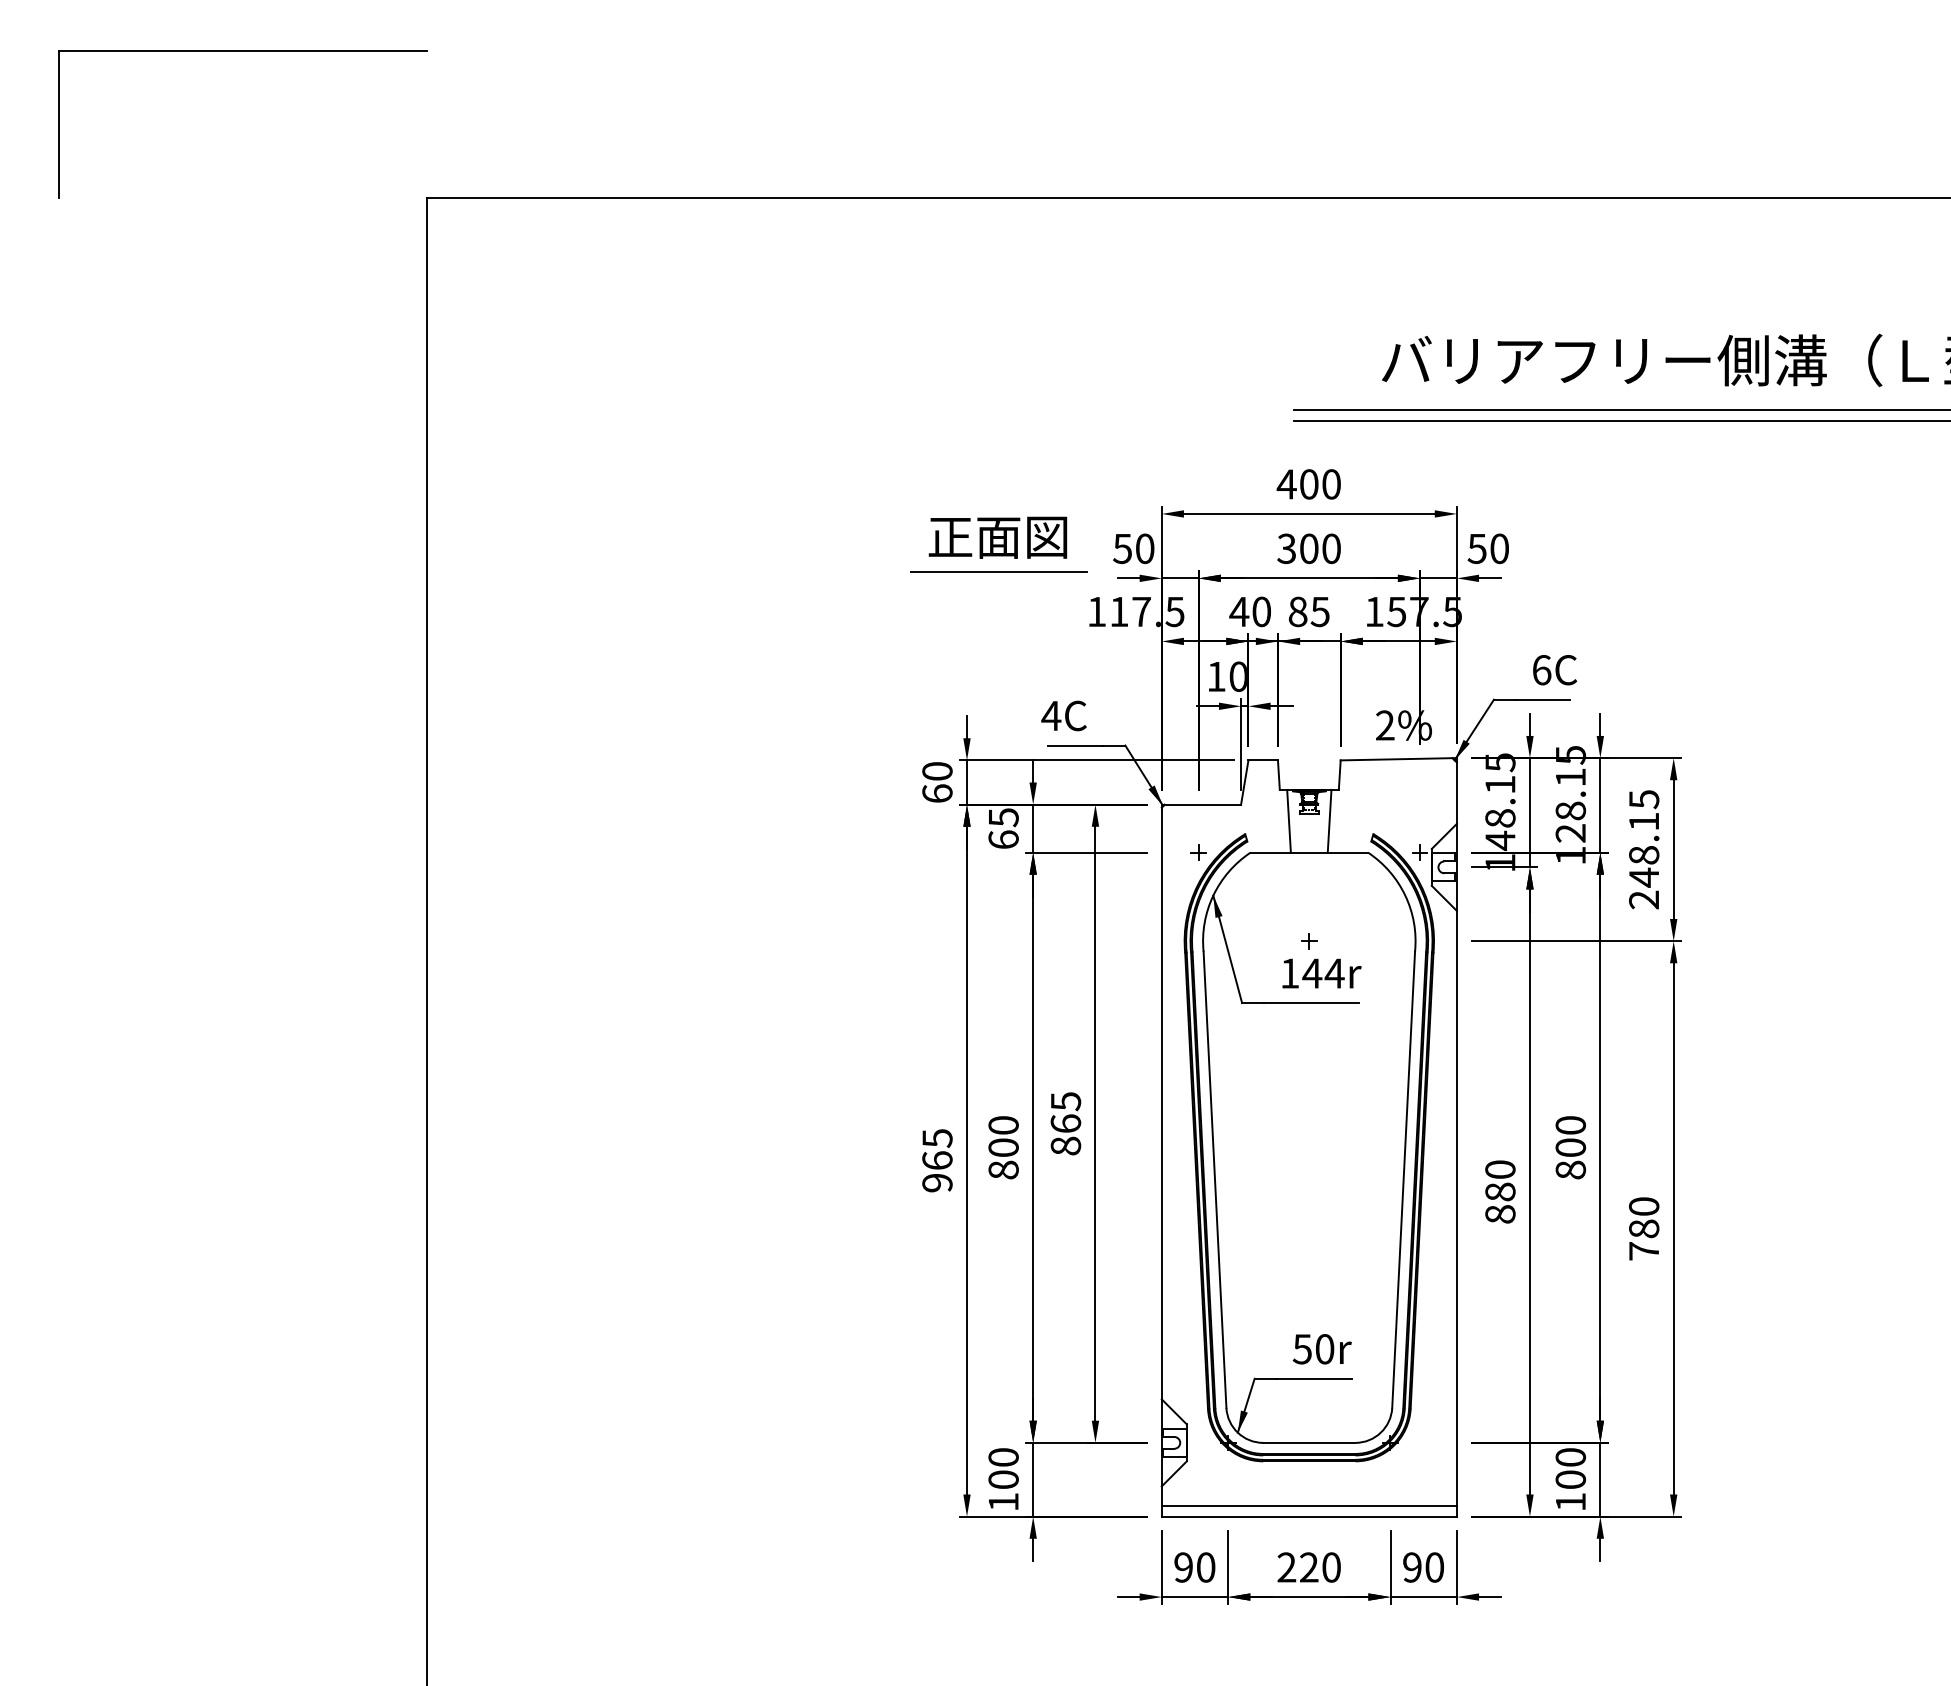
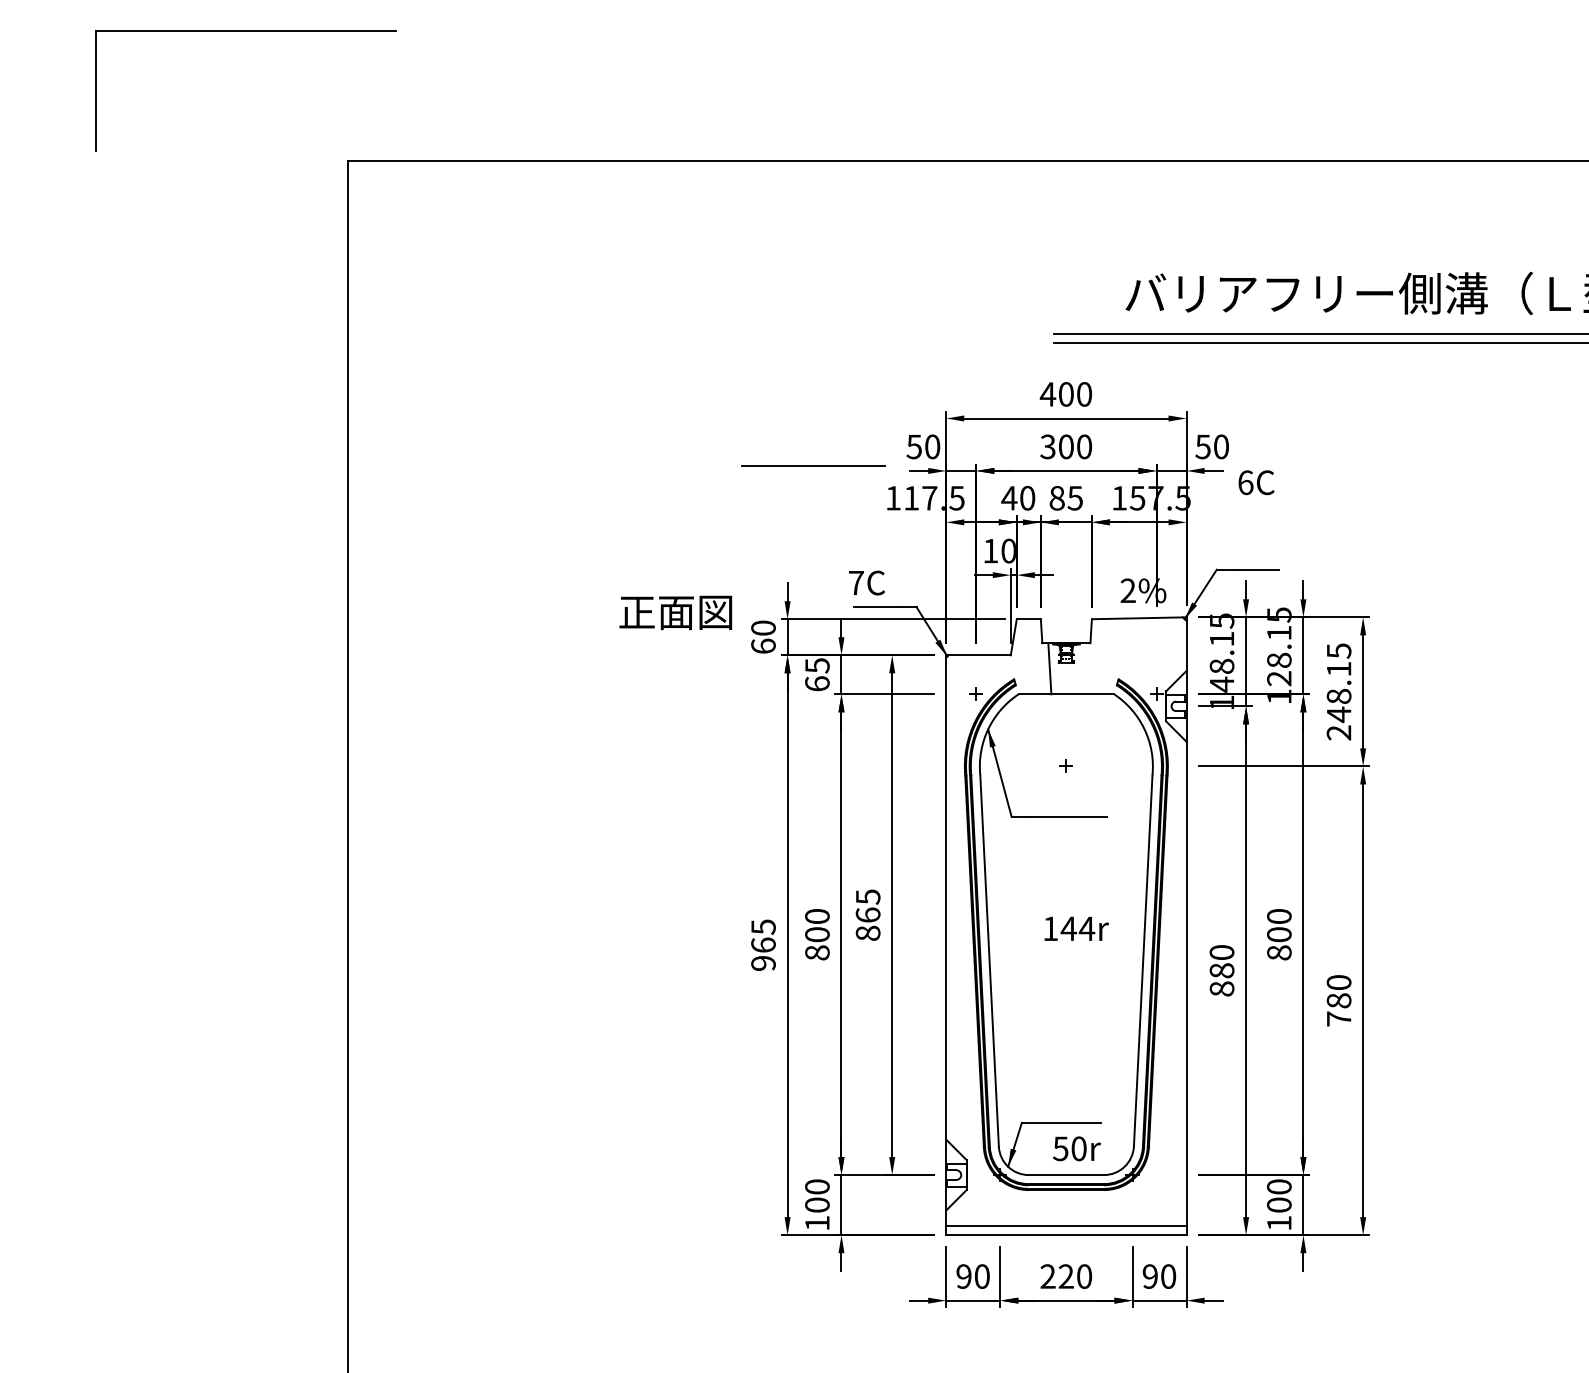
part: (242, 51) -> (245, 31), moved
text: (997, 537) -> (675, 612), moved
text: (1555, 669) -> (1256, 482), moved
text: (1051, 715) -> (856, 582), 4C -> 7C
line: (1329, 820) -> (1082, 668), removed
text: (1321, 973) -> (1076, 928), moved
text: (1321, 1348) -> (1076, 1148), moved

